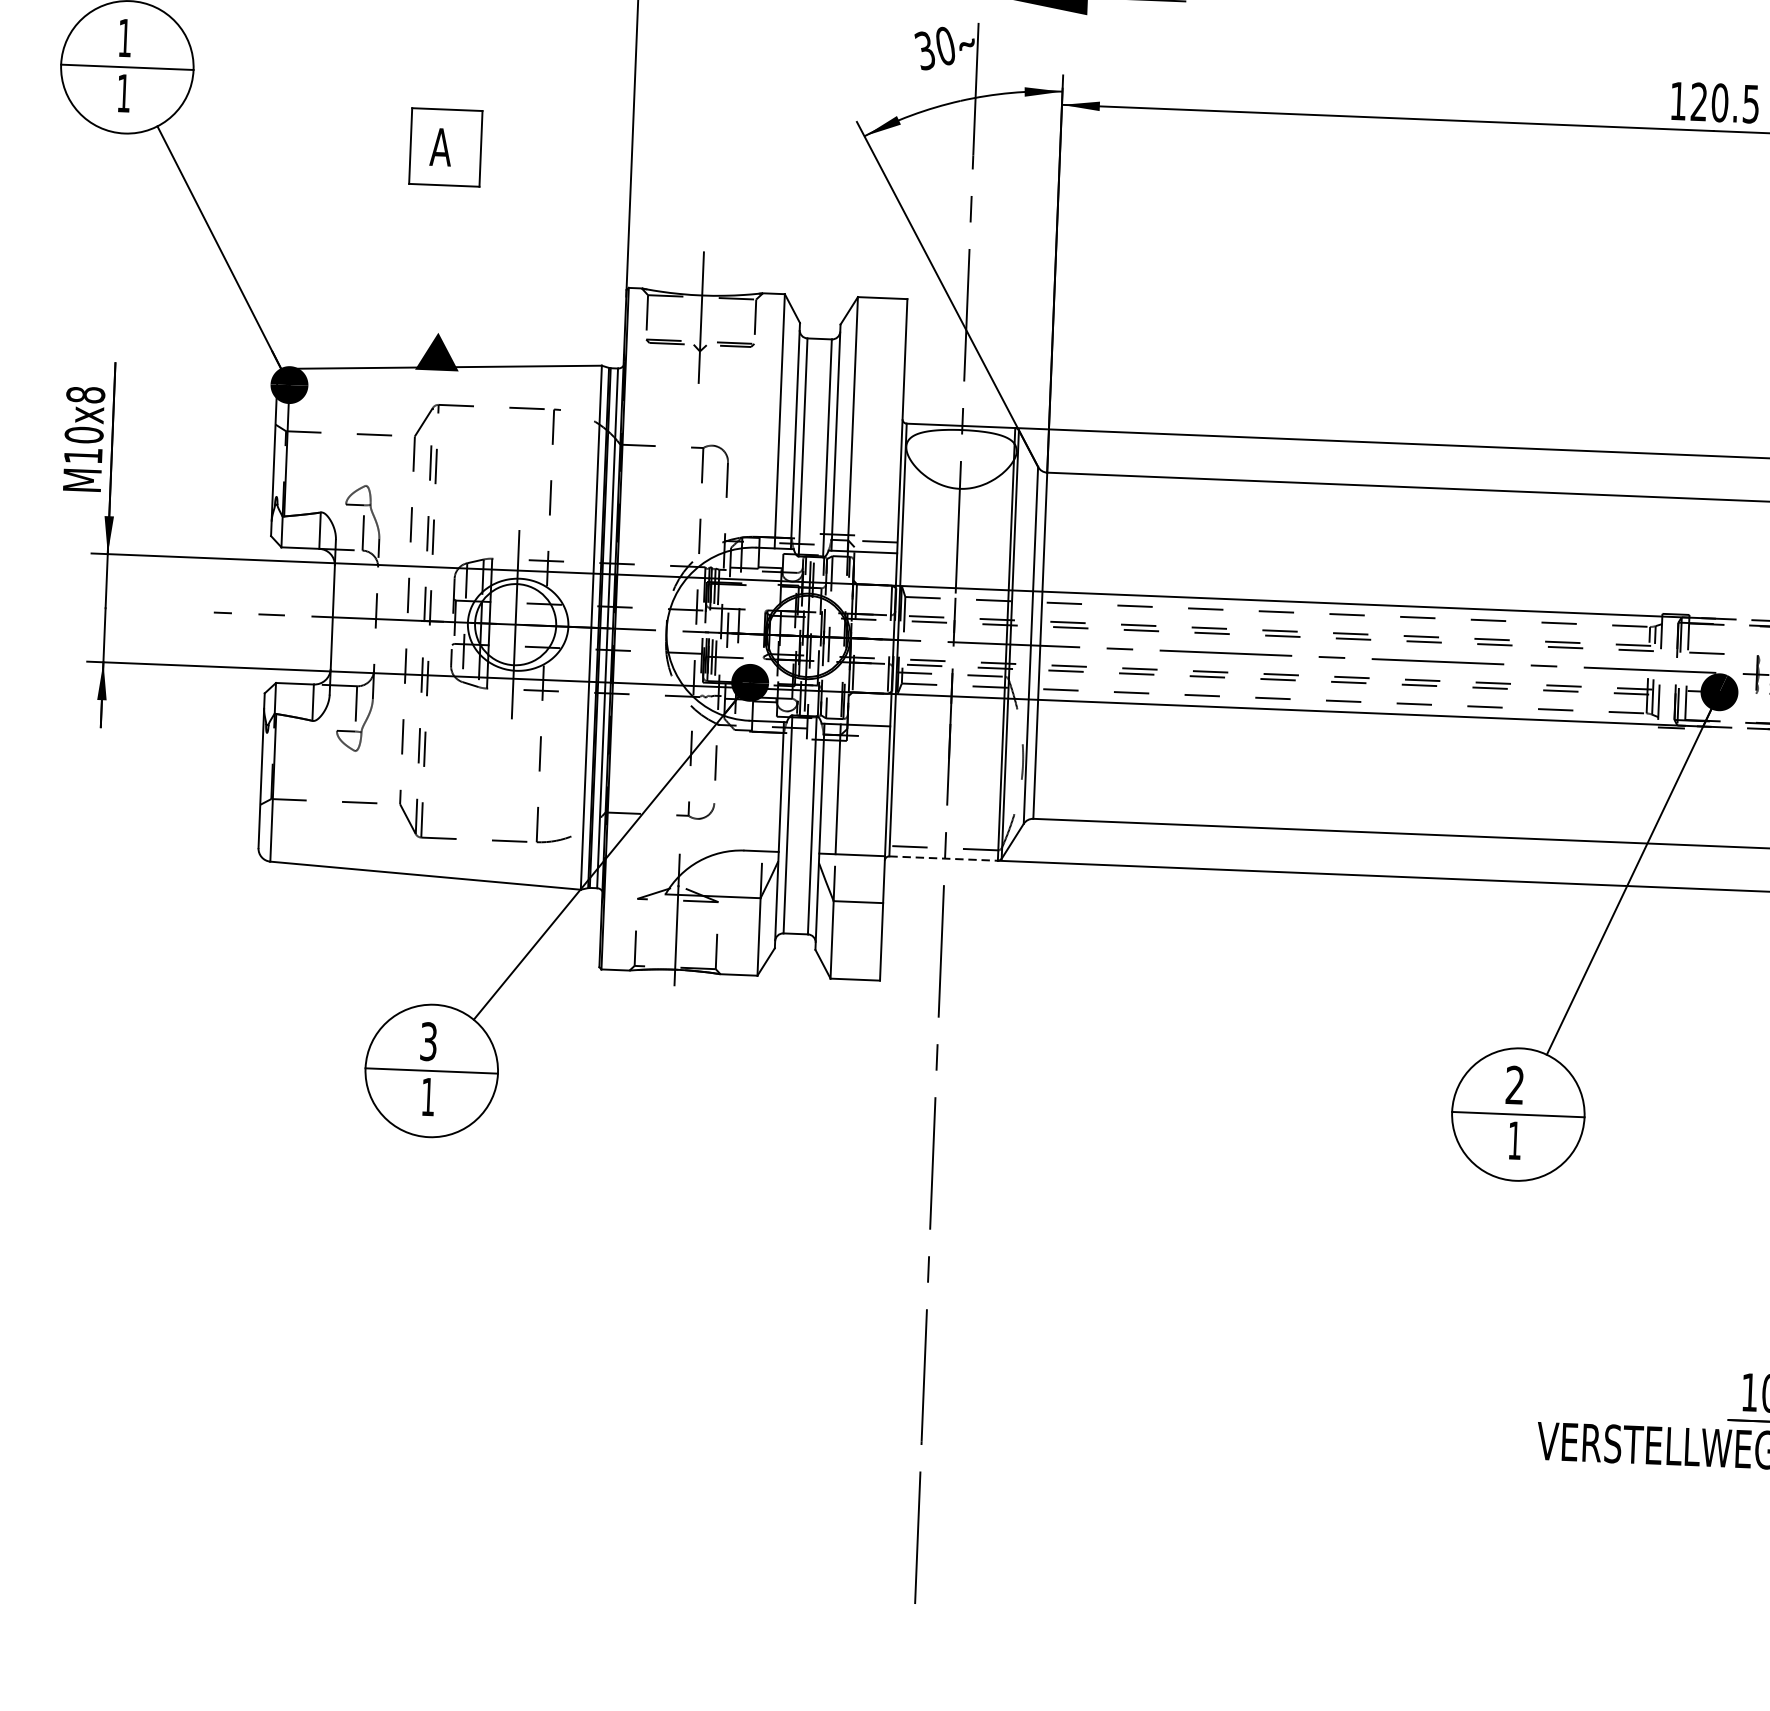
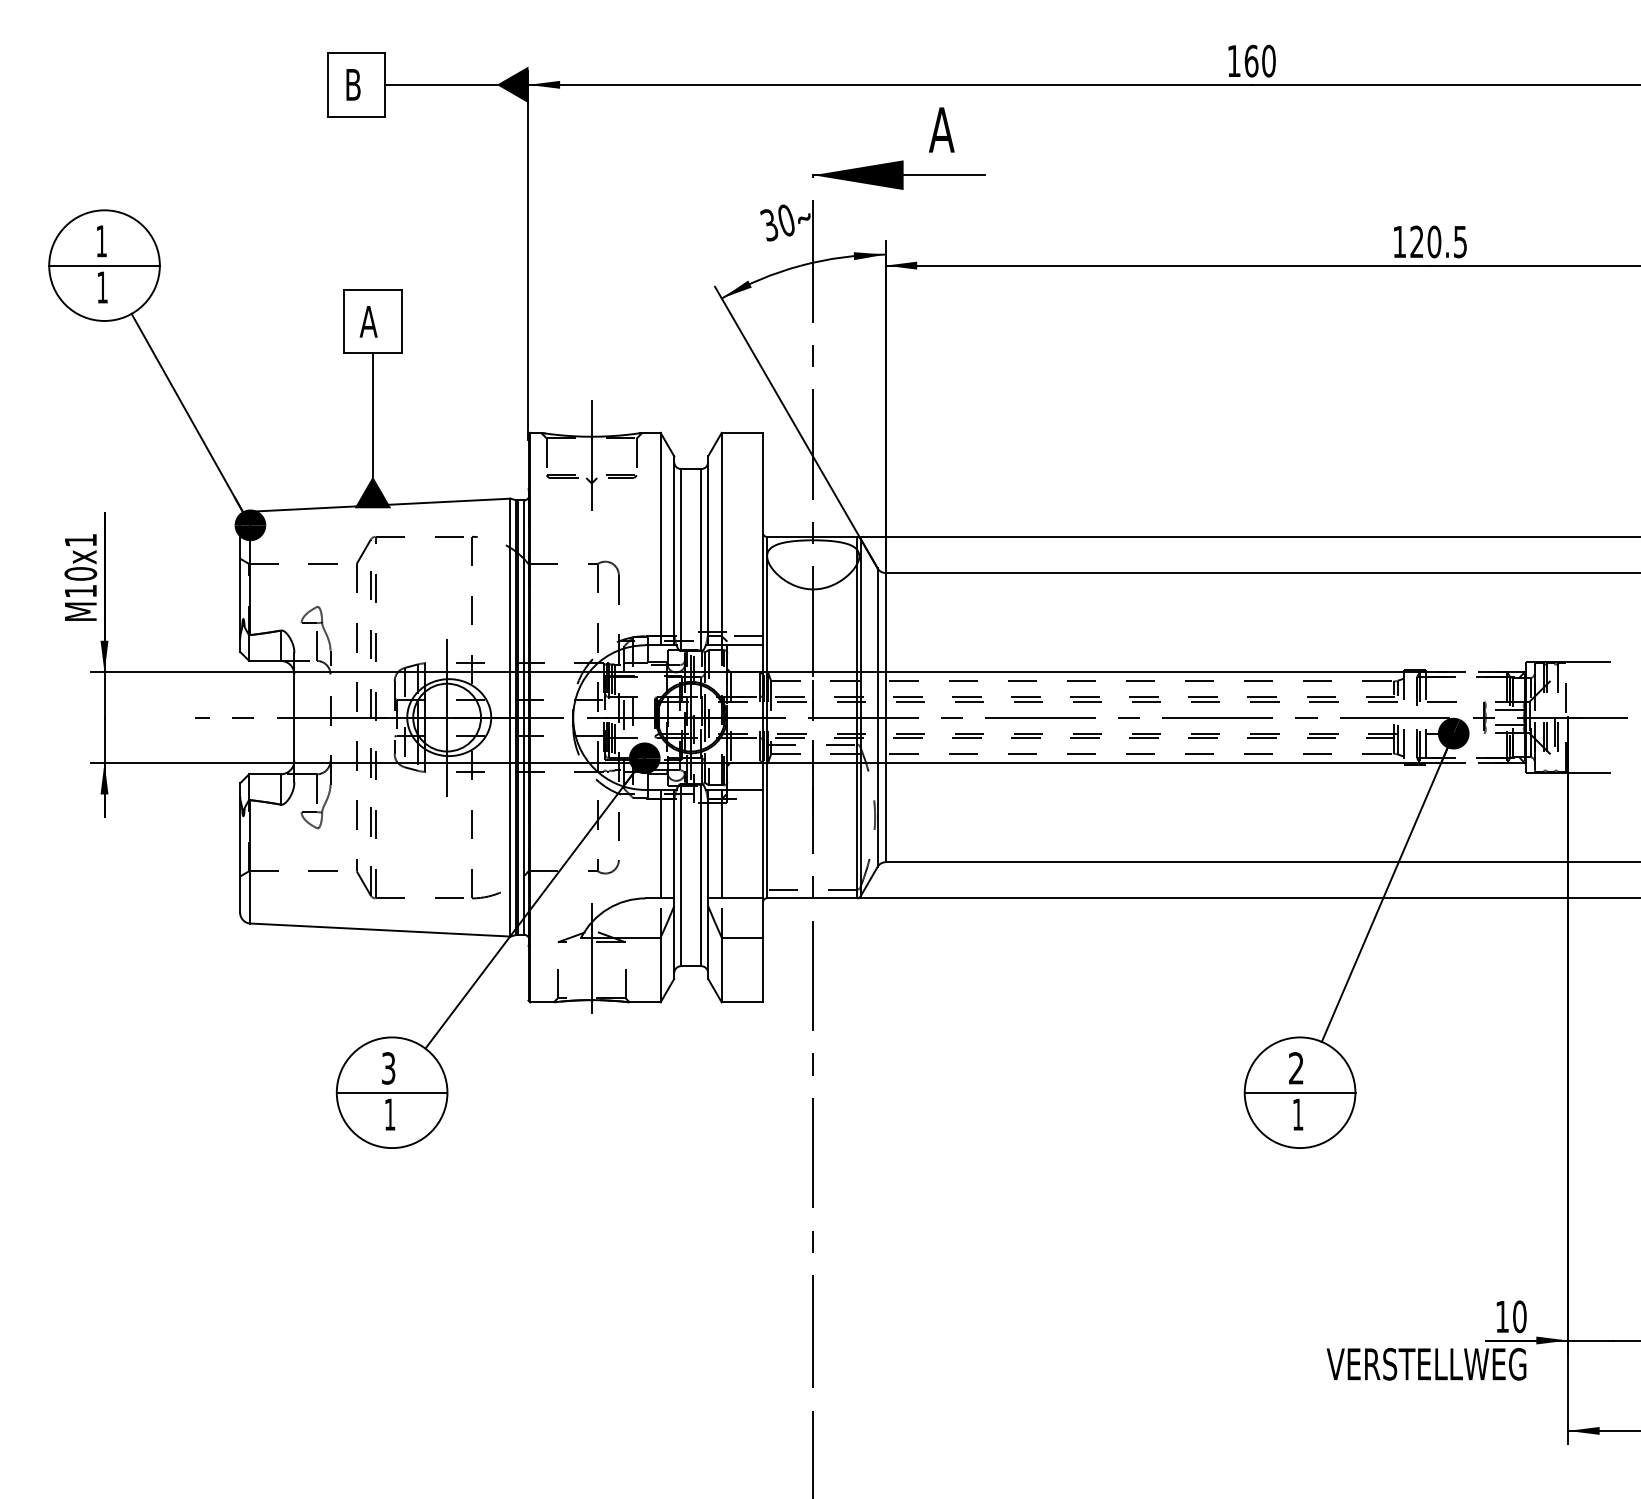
line: (440, 258) -> (372, 414), added
text: (85, 395) -> (80, 540), M10x8 -> M10x1
line: (764, 785) -> (660, 843), added
line: (944, 858) -> (812, 898), dashed -> solid

